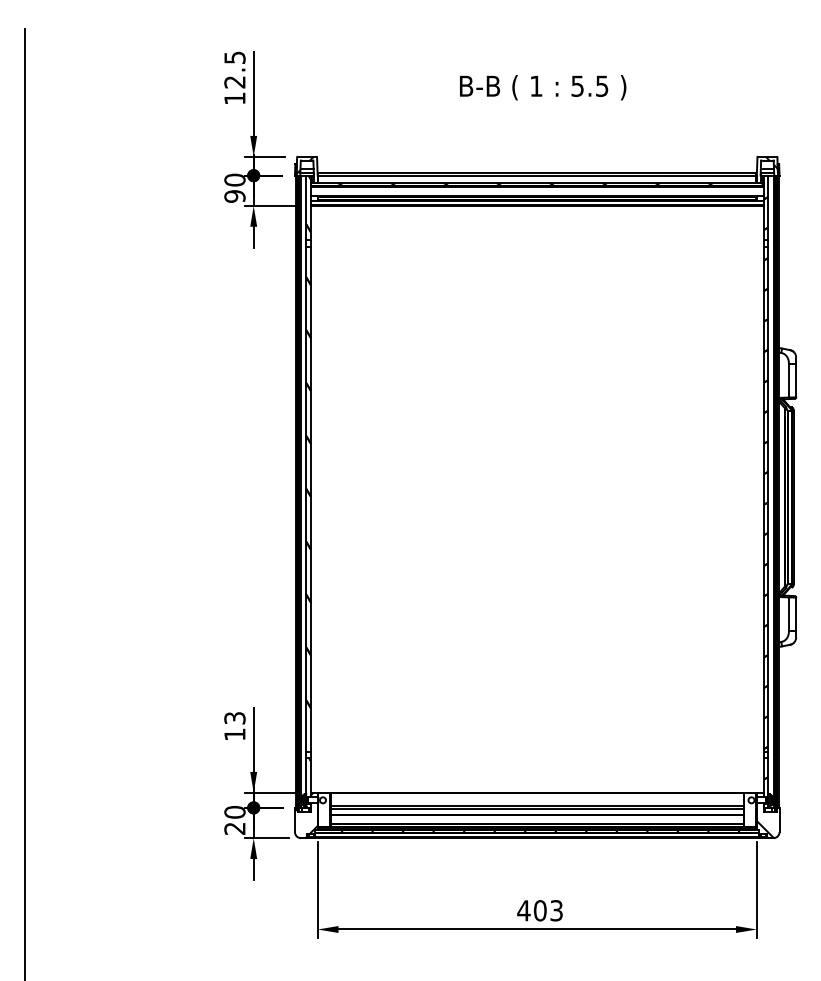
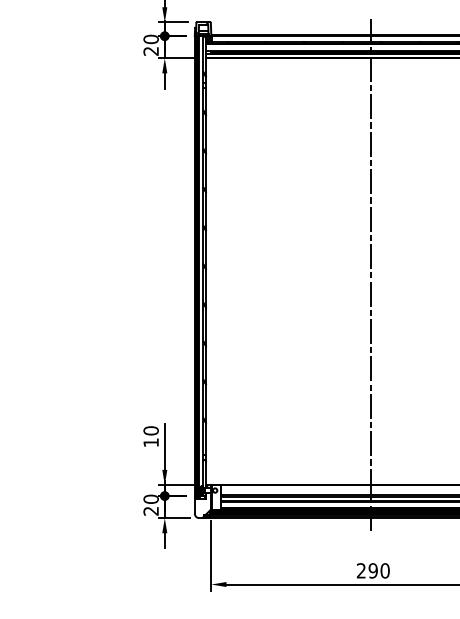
text: (234, 196) -> (150, 51), 90 -> 20
line: (537, 505) -> (371, 276), added
text: (234, 717) -> (150, 430), 13 -> 10
text: (540, 910) -> (373, 570), 403 -> 290

